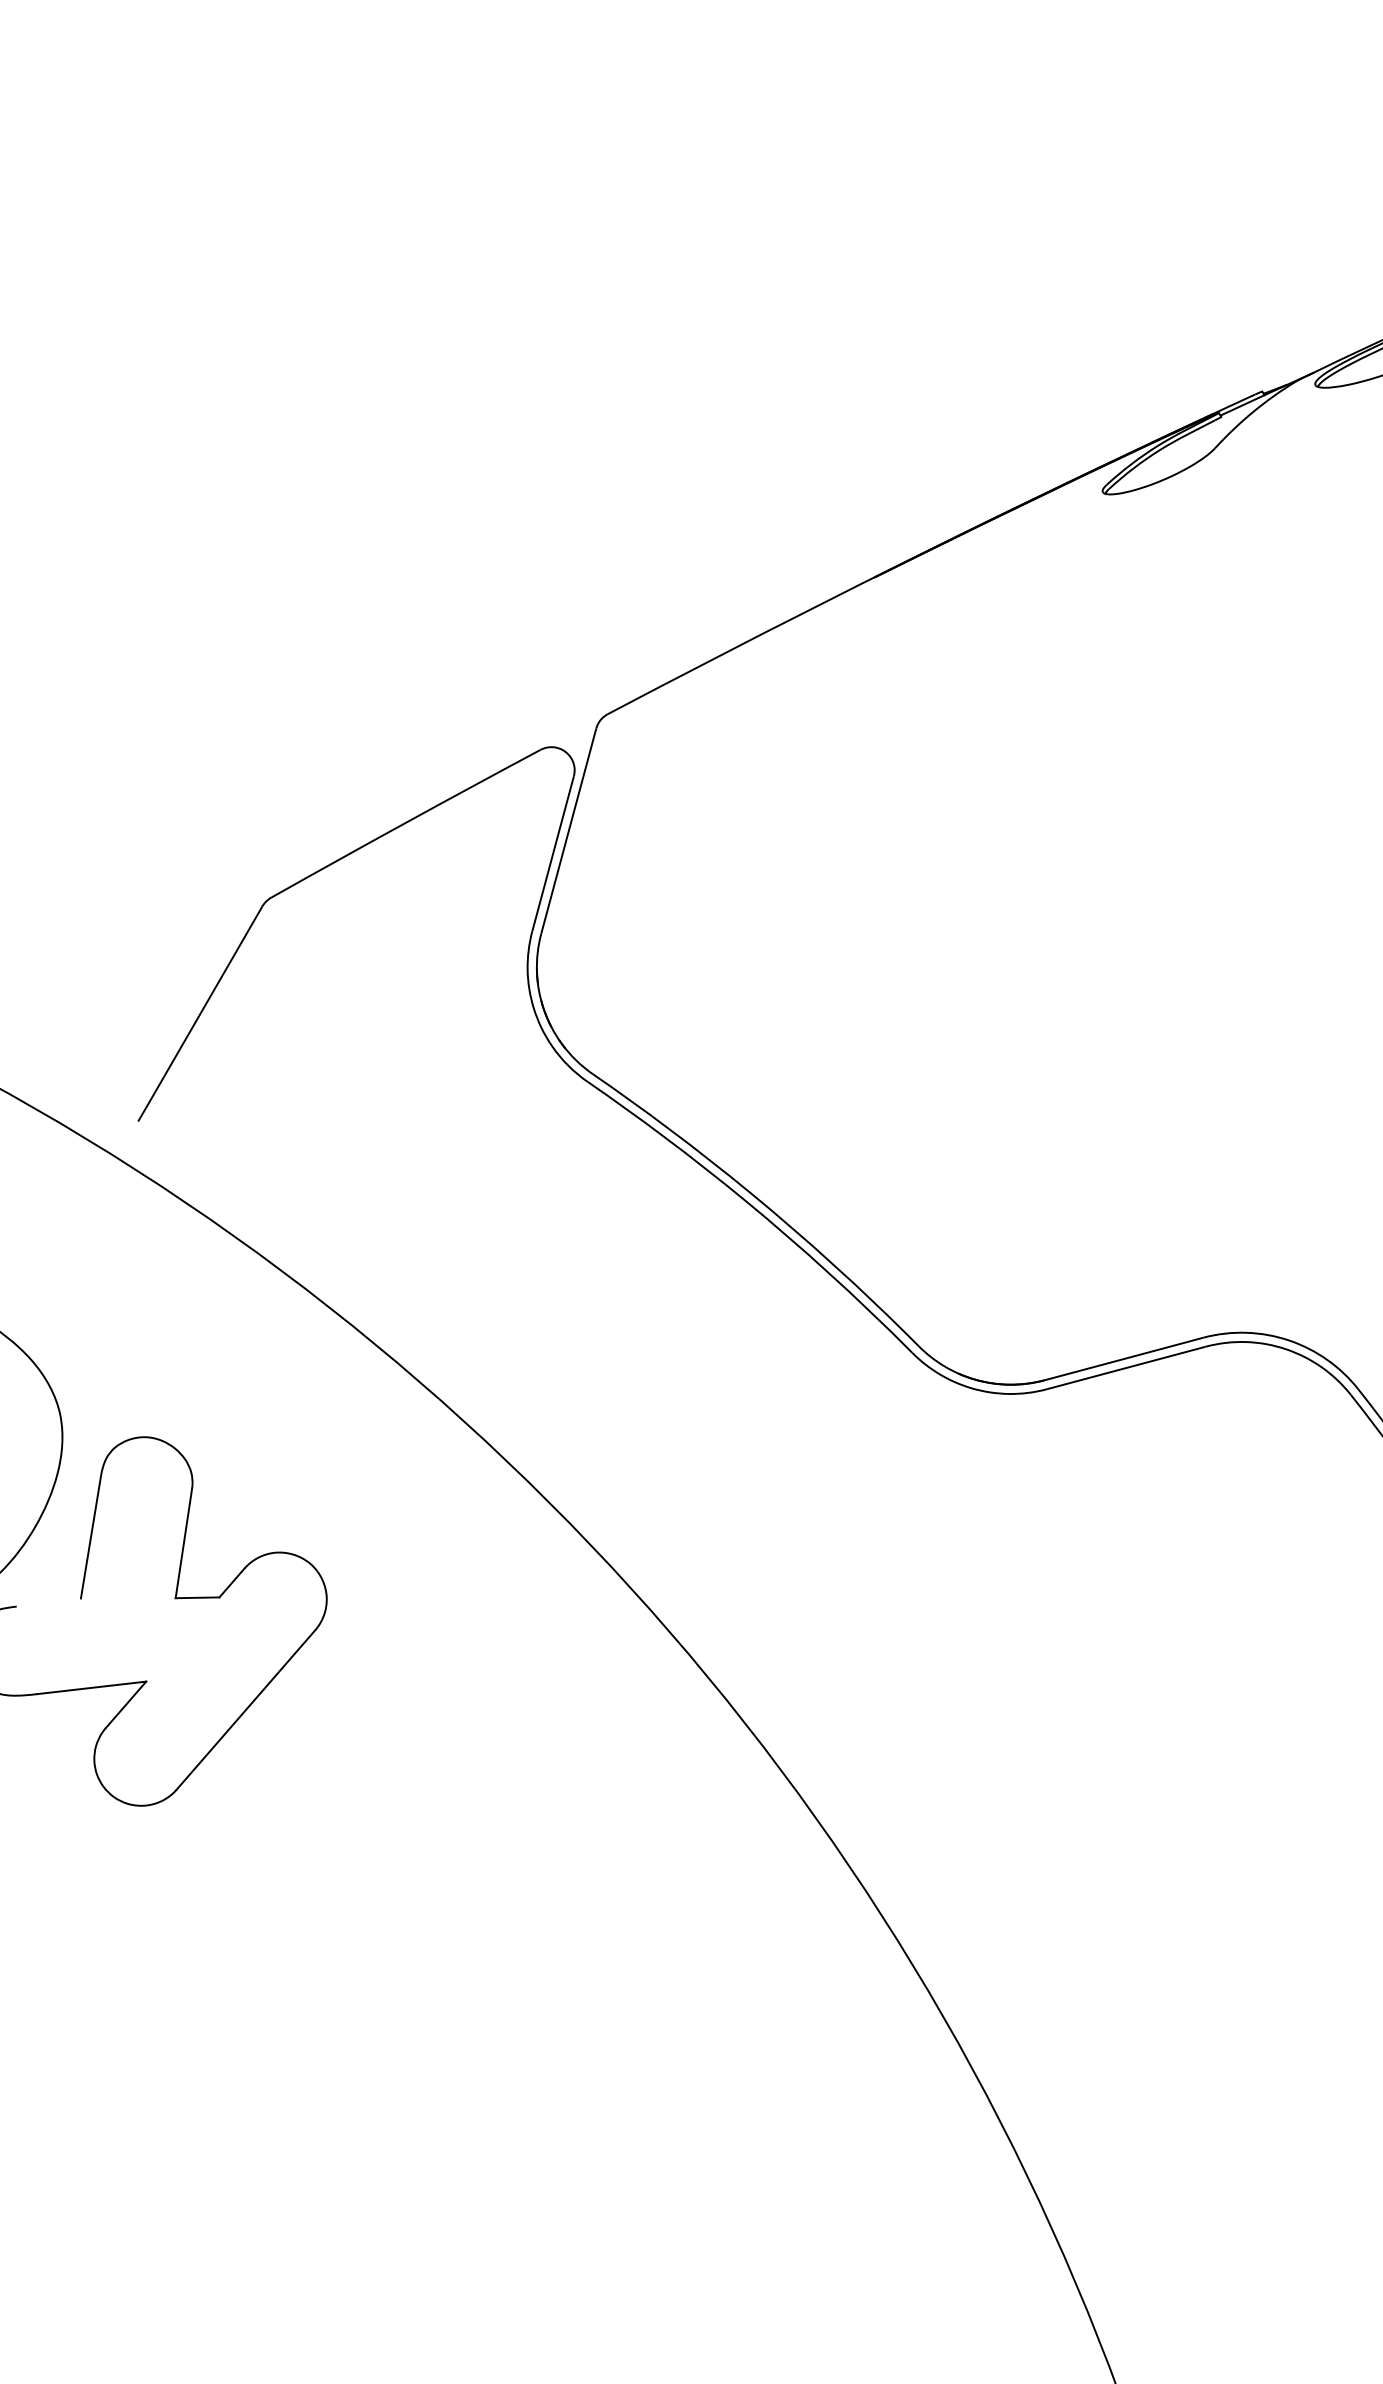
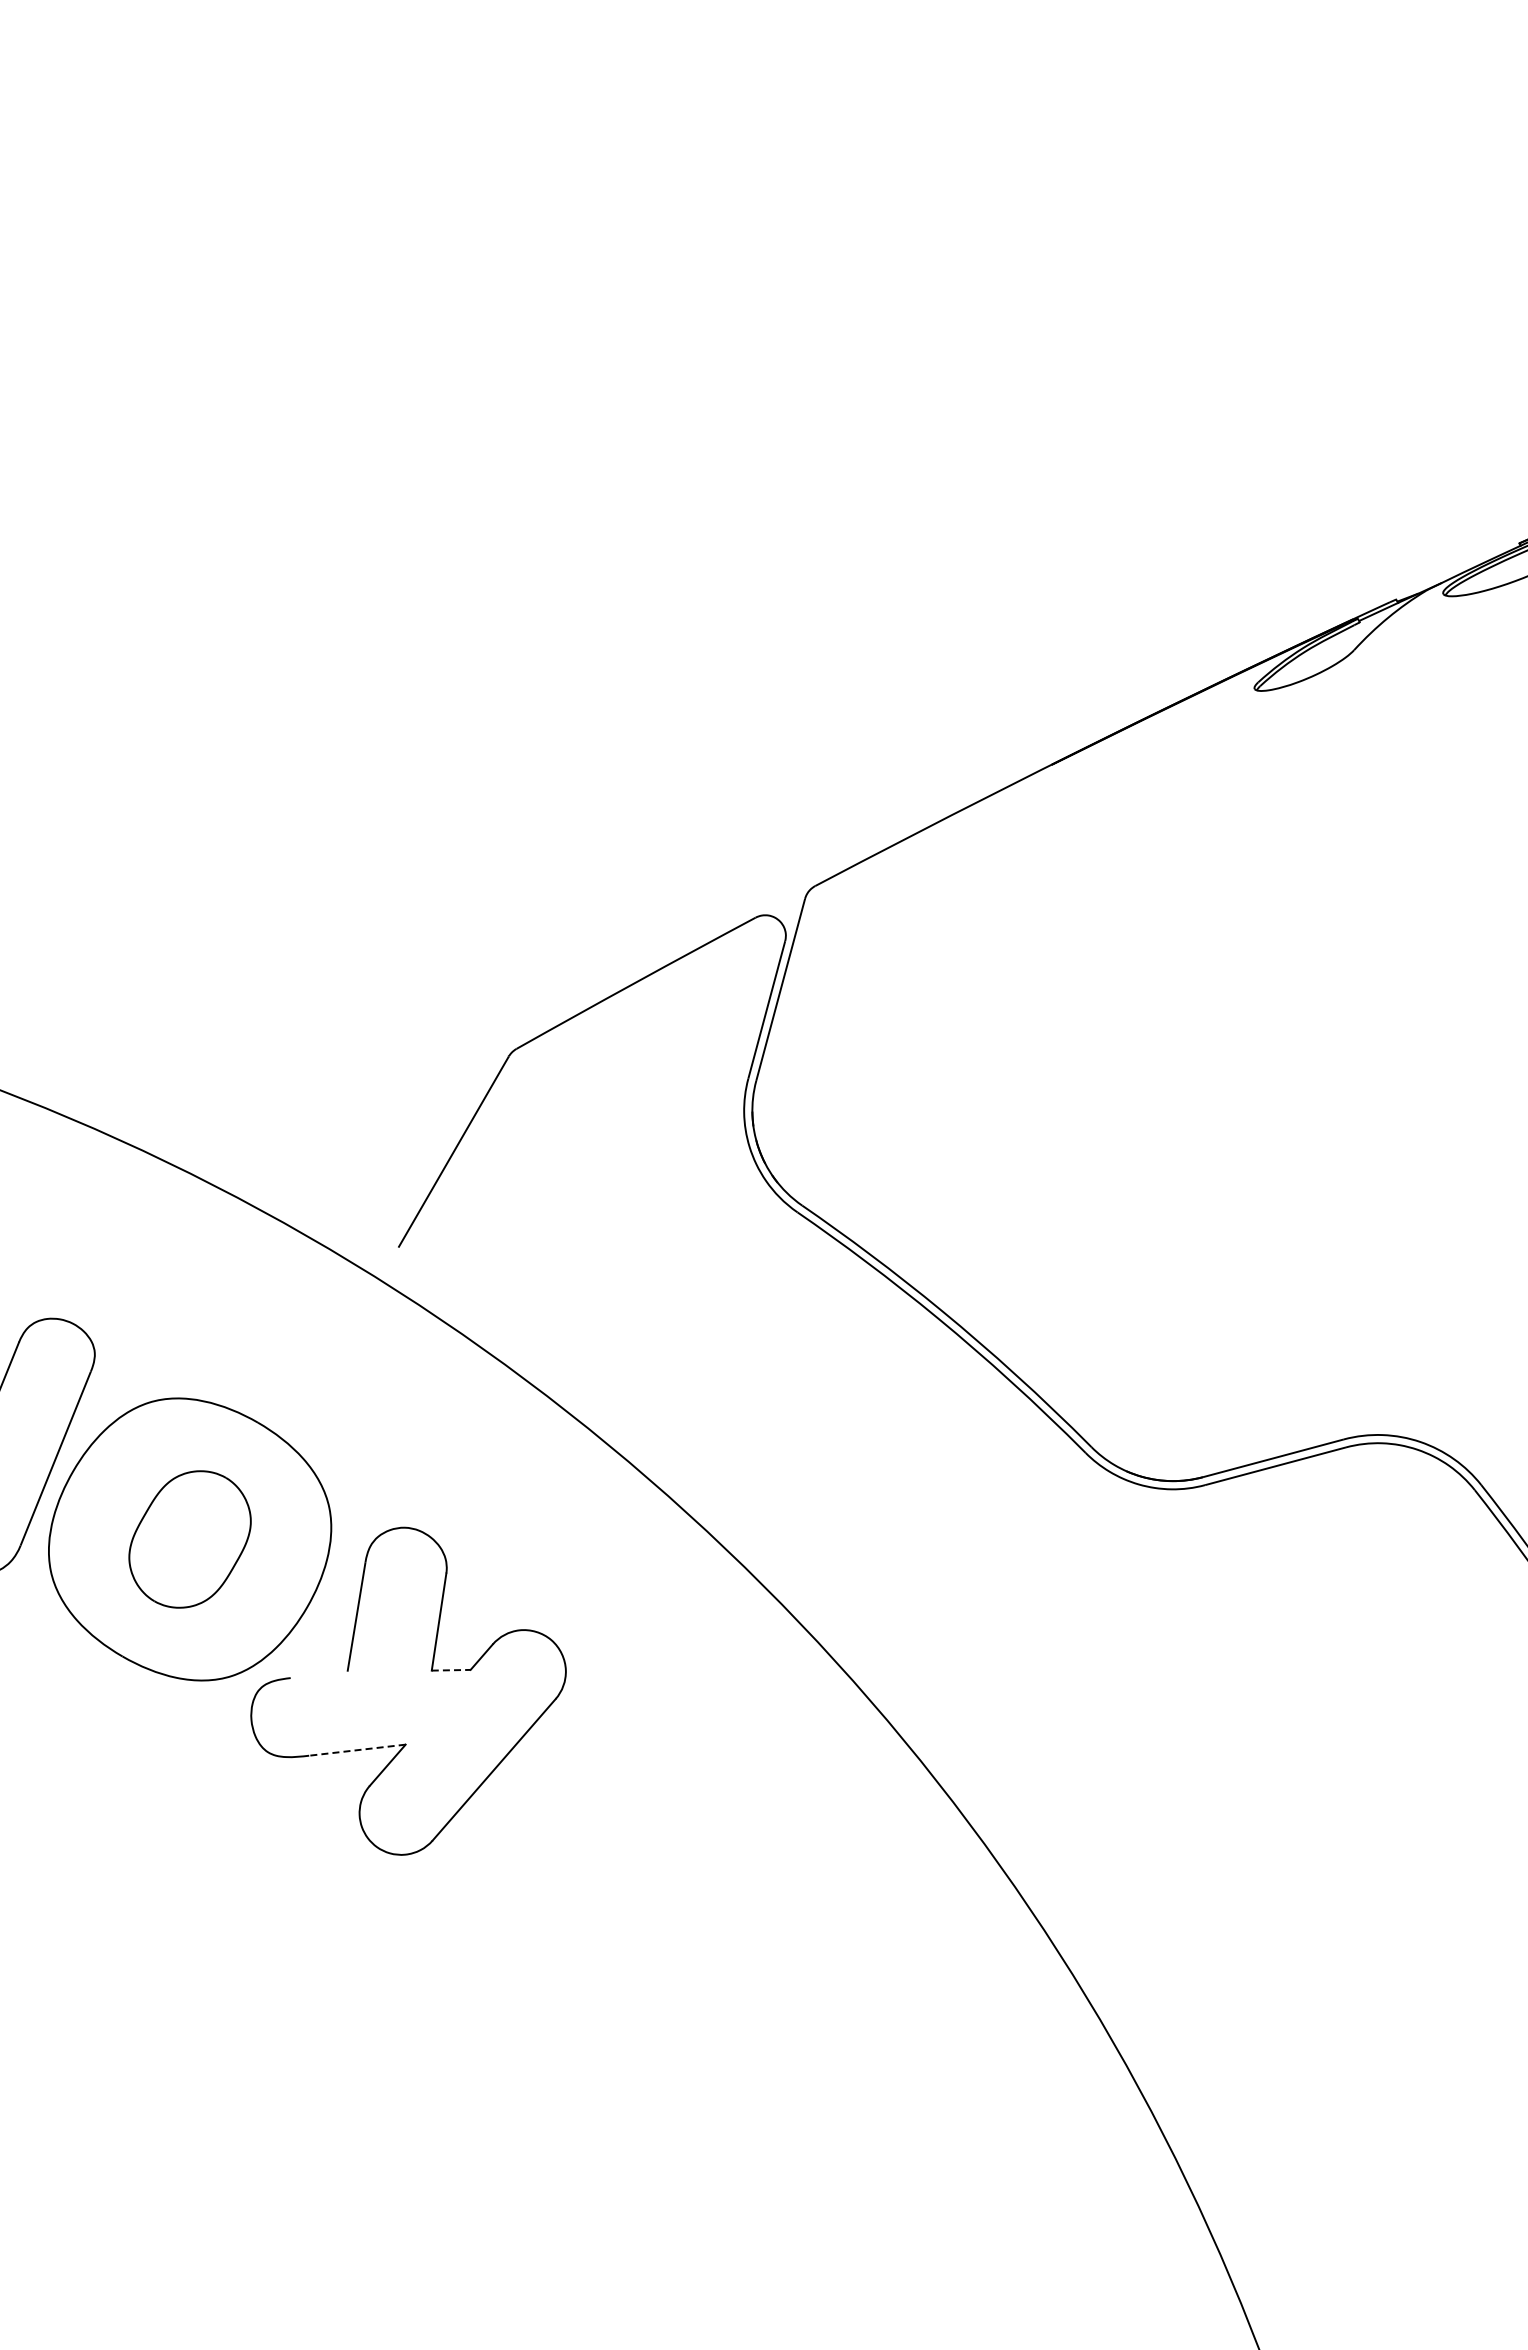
line: (197, 1598) -> (451, 1670), solid -> dashed
line: (91, 1688) -> (357, 1750), solid -> dashed

